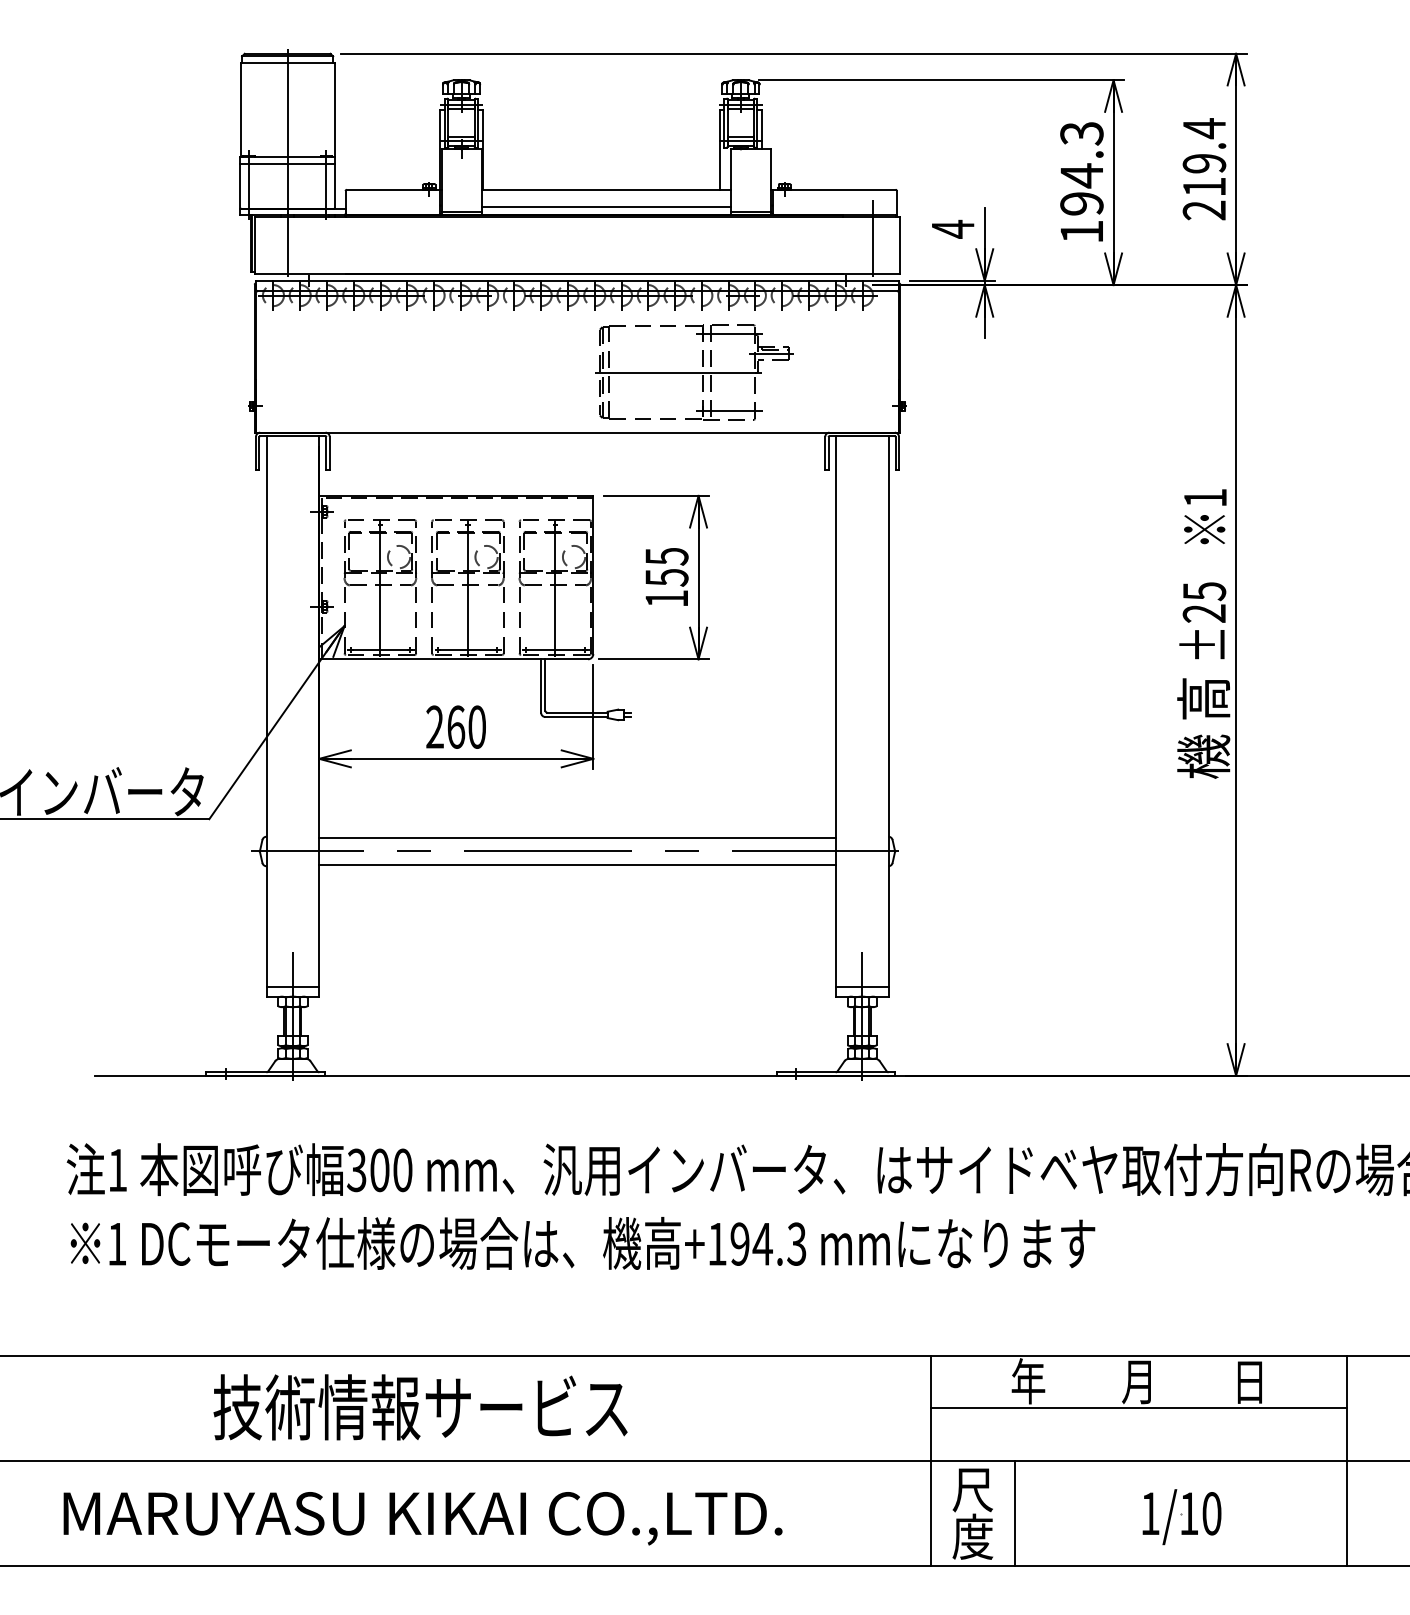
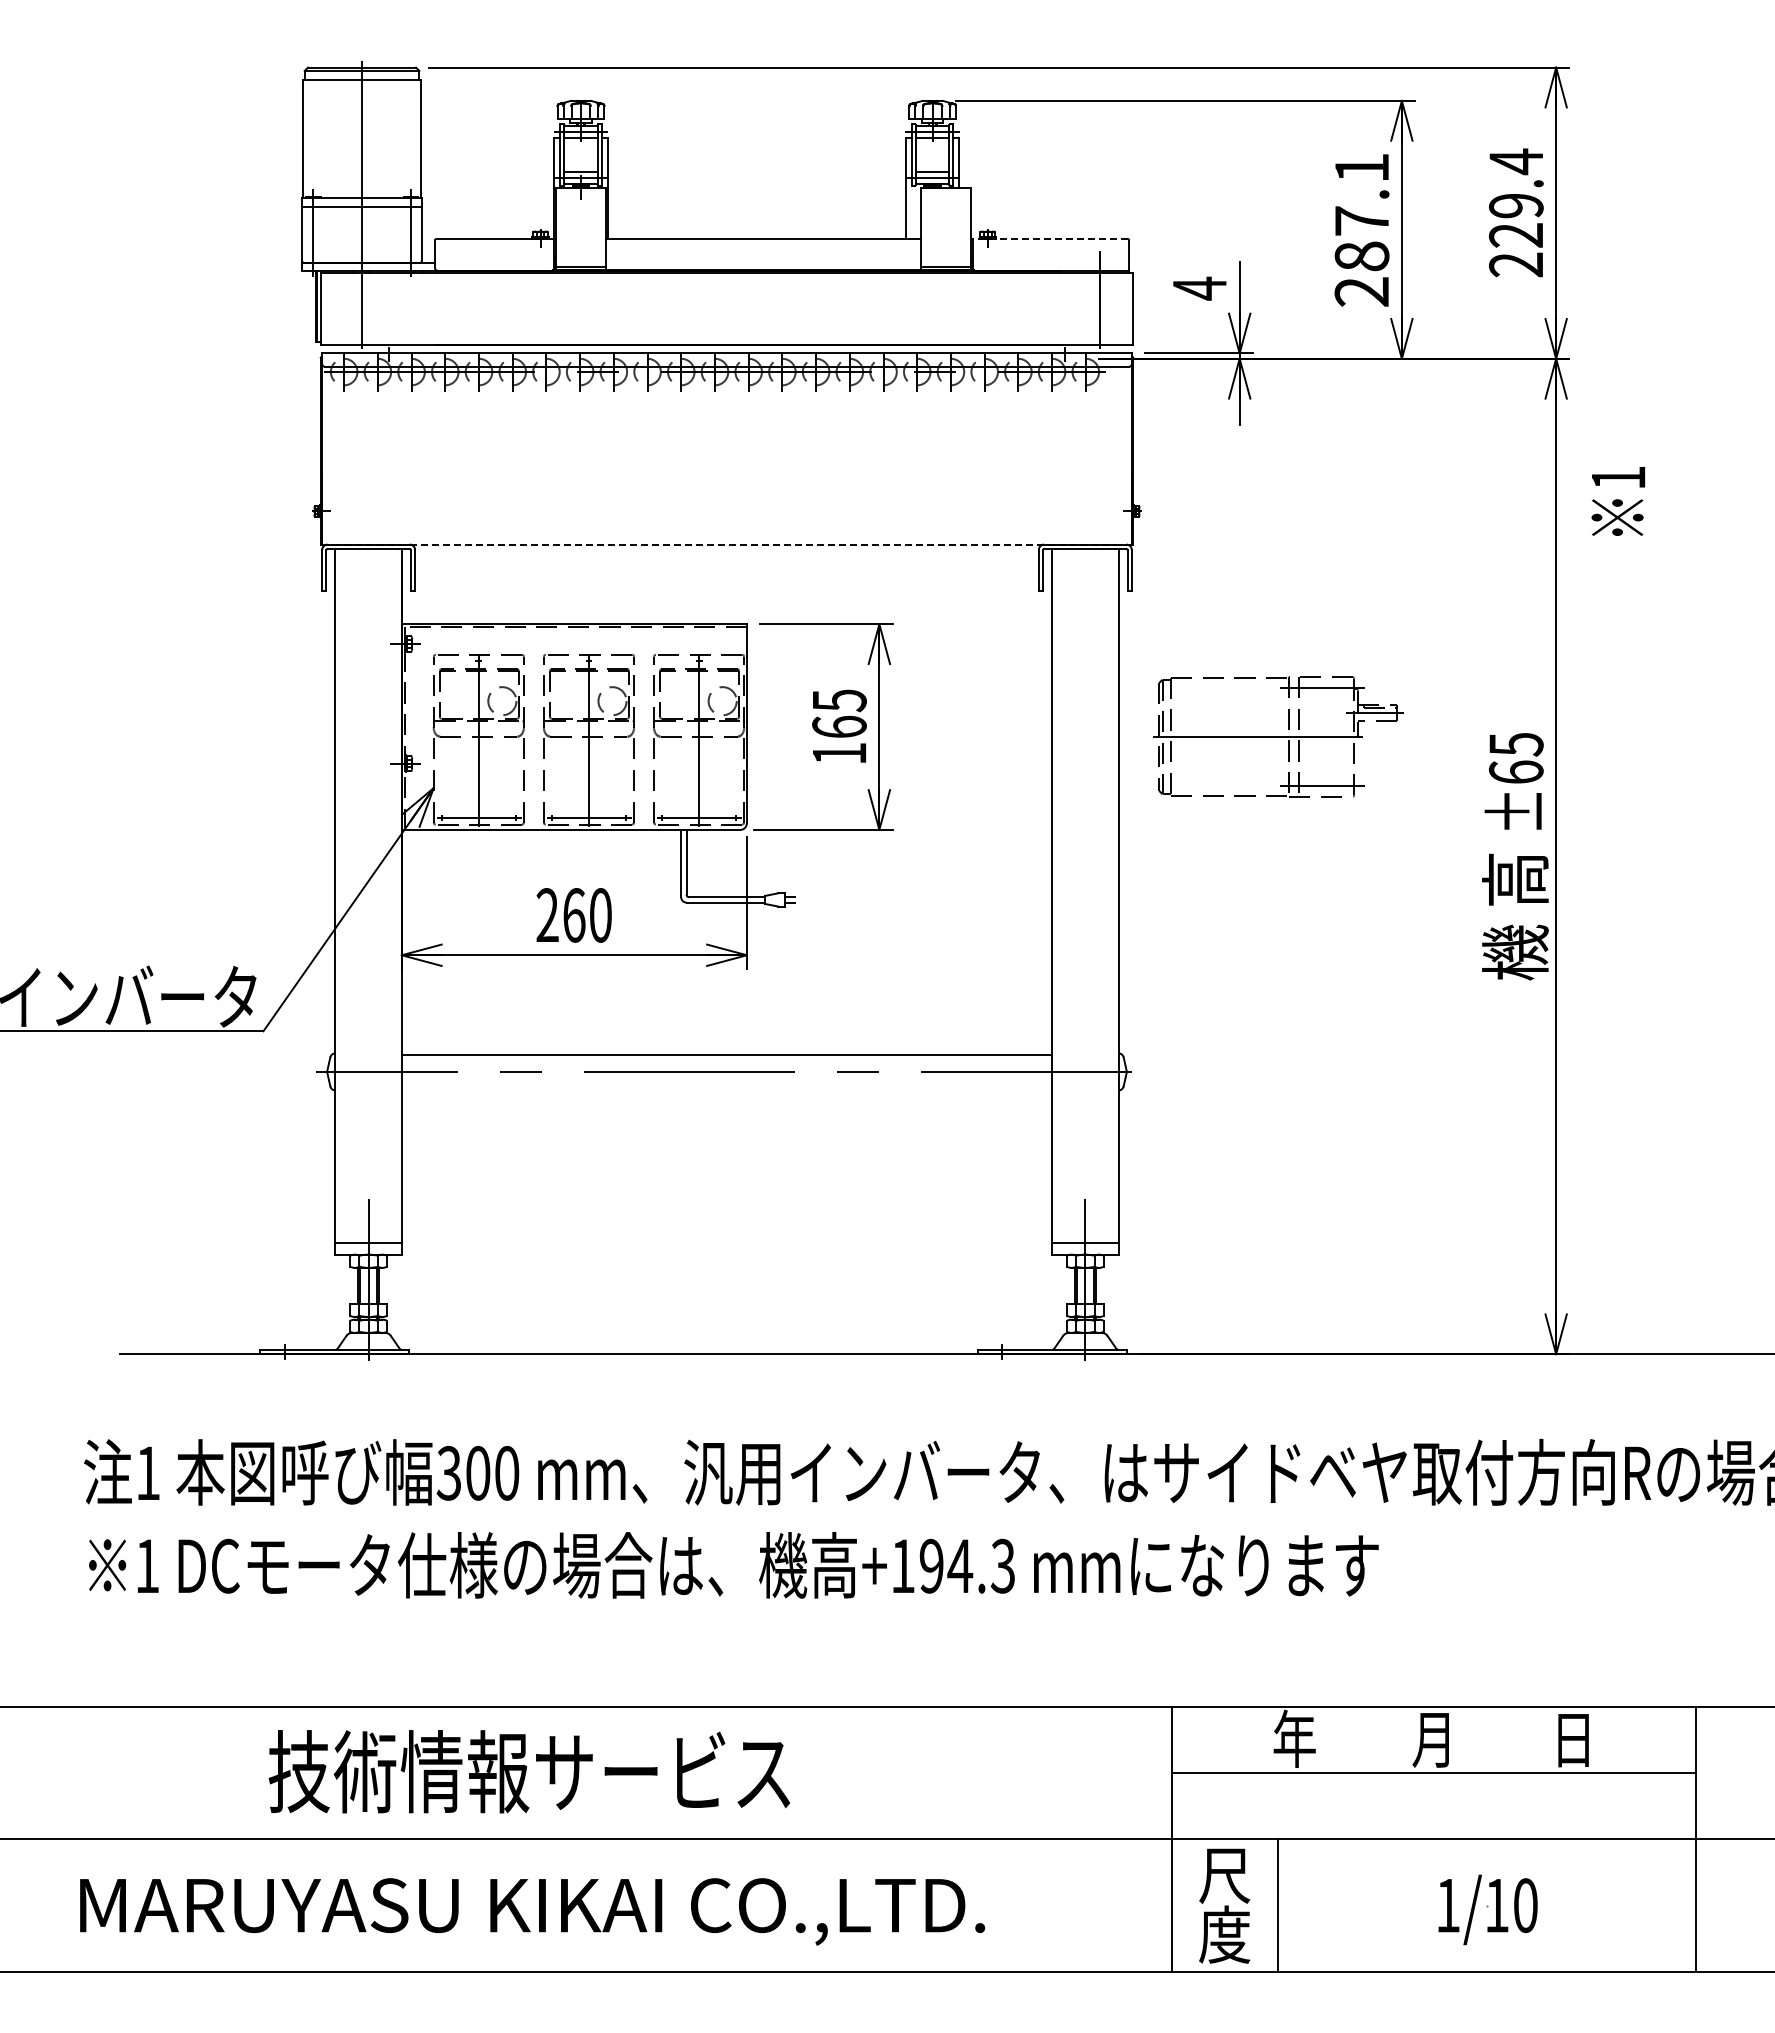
text: (1081, 182) -> (1361, 229), 194.3 -> 287.1
text: (1203, 187) -> (1515, 235), 219.4 -> 229.4
line: (832, 189) -> (1048, 238), solid -> dashed
line: (606, 207) -> (763, 260), removed
part: (694, 372) -> (1278, 736), moved
line: (577, 432) -> (727, 544), solid -> dashed
text: (1205, 516) -> (1618, 501), moved
text: (666, 577) -> (839, 726), 155 -> 165
text: (1203, 613) -> (1515, 772), ±25 -> ±65
line: (577, 864) -> (726, 1088), removed

